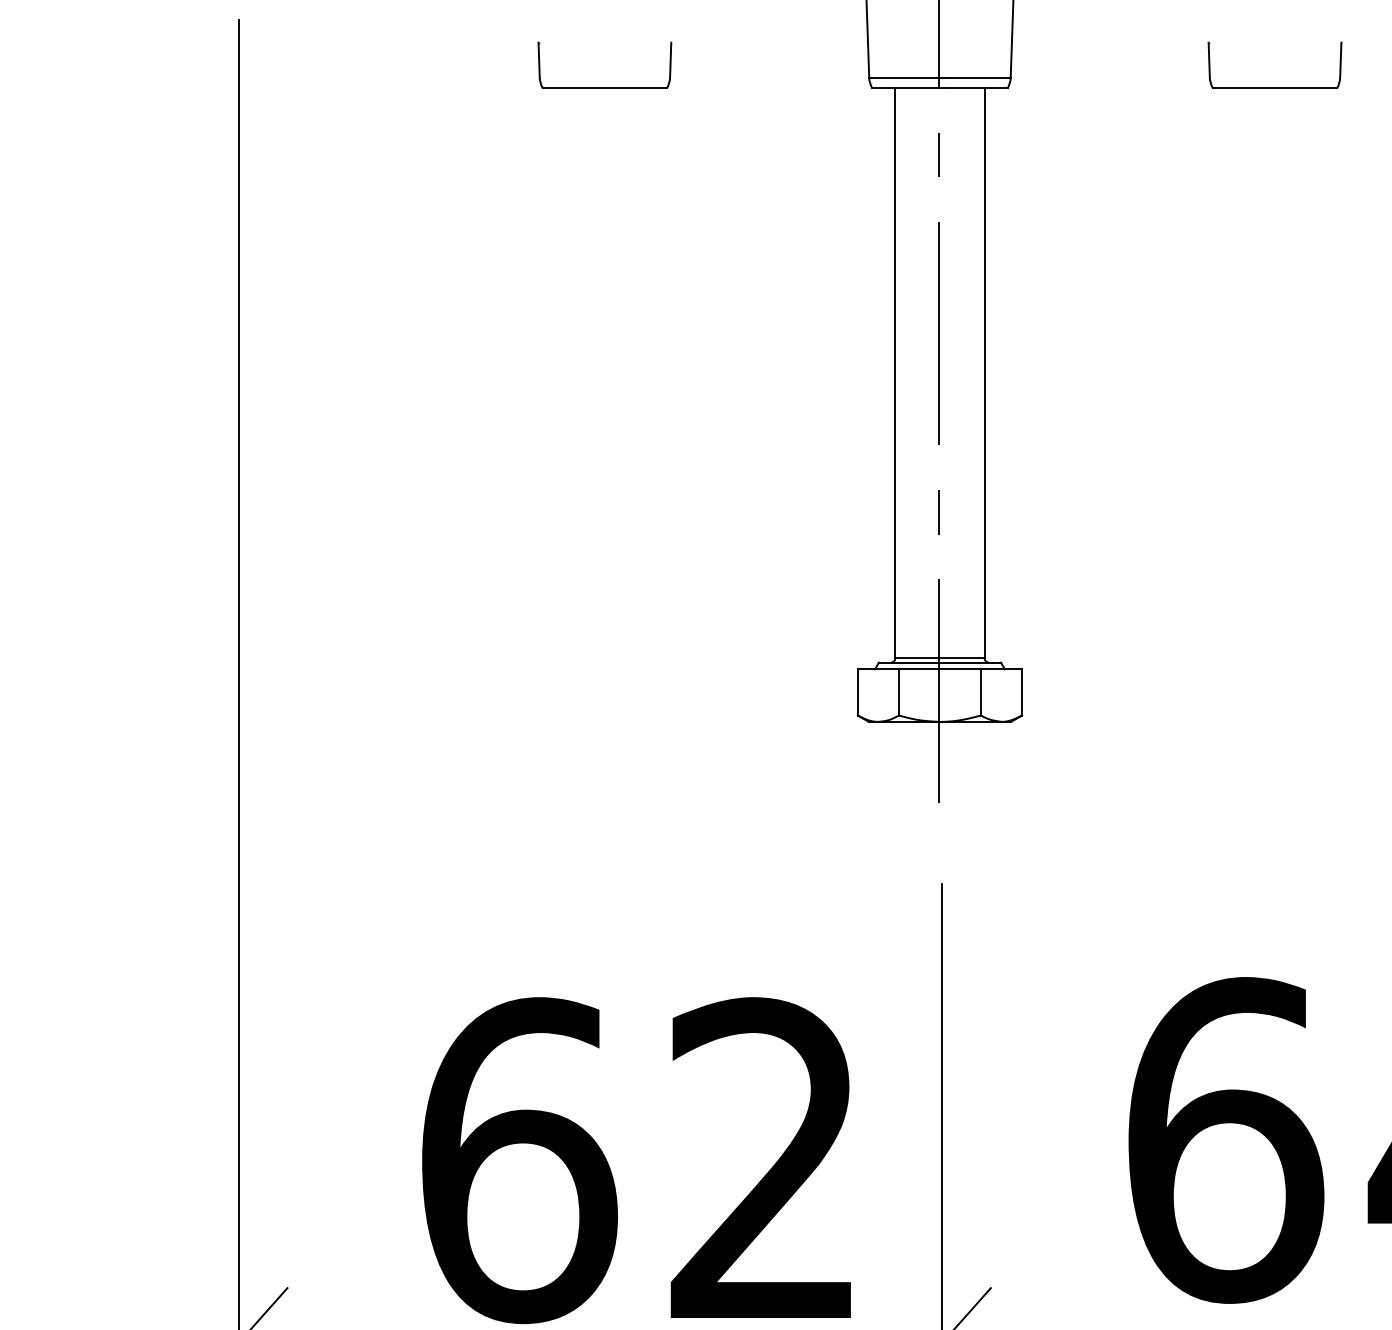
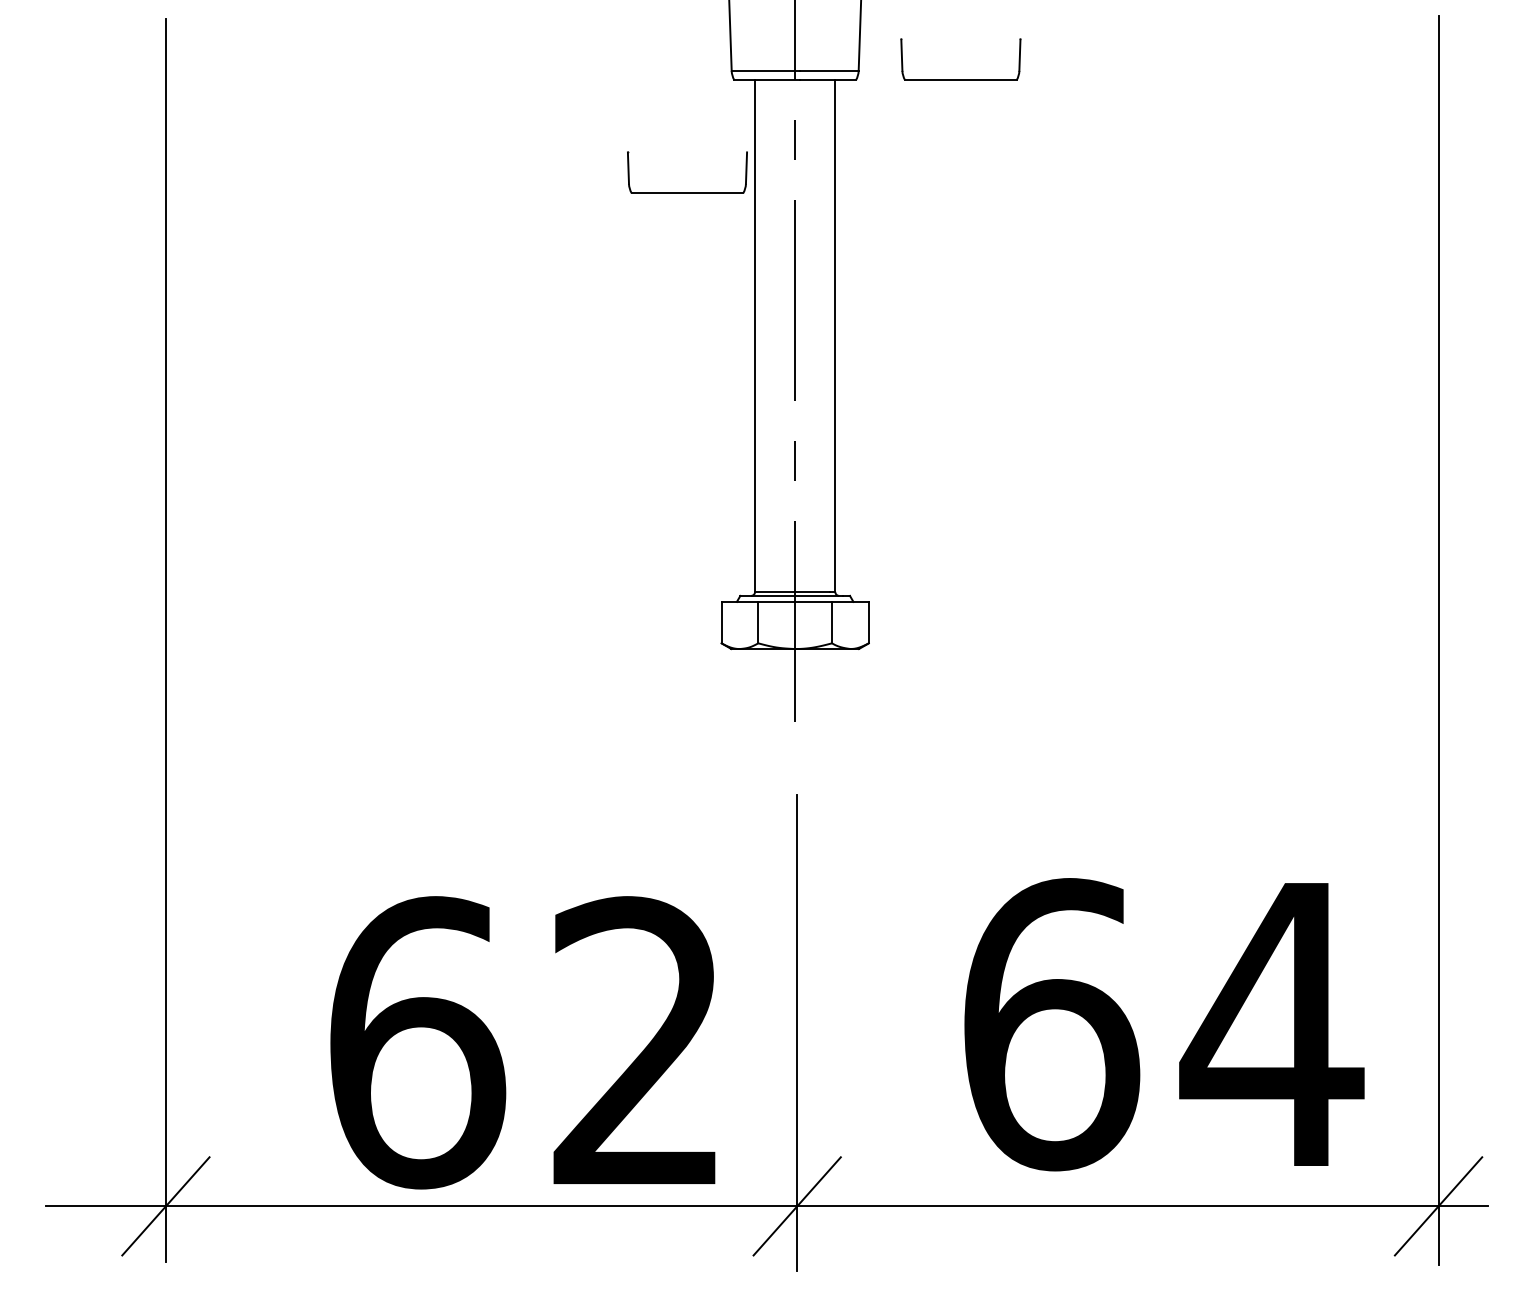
part: (604, 87) -> (687, 192), moved
part: (1274, 87) -> (960, 79), moved

